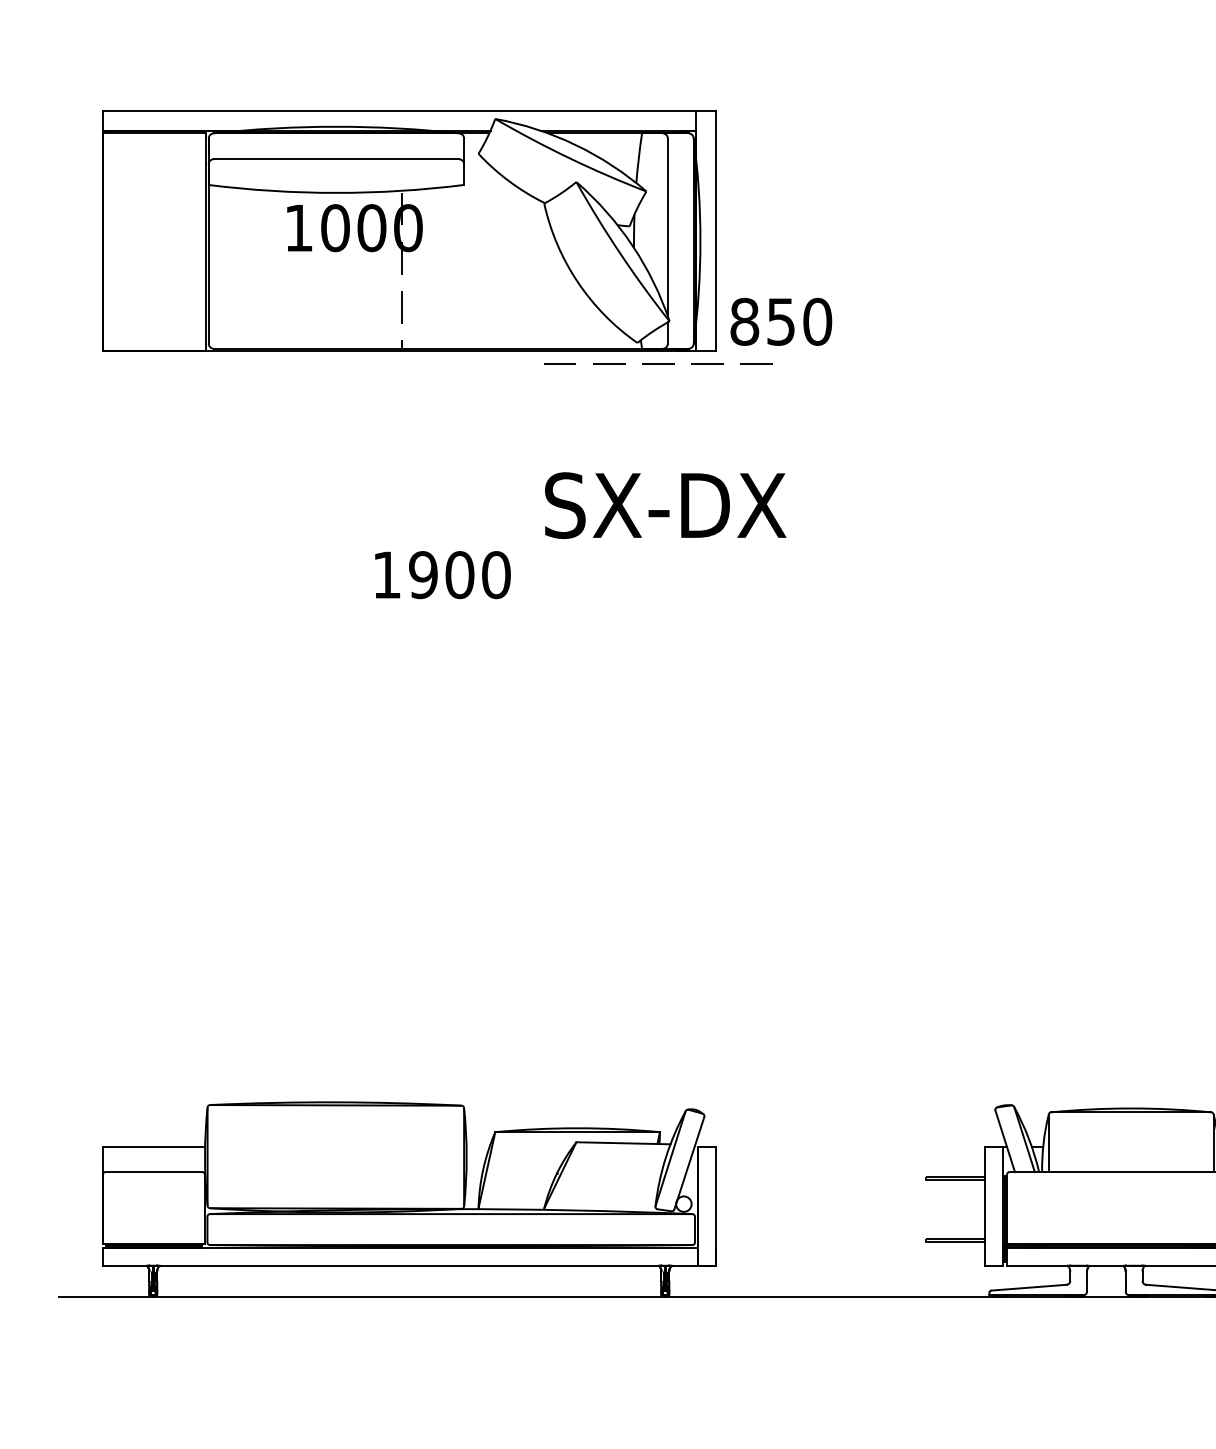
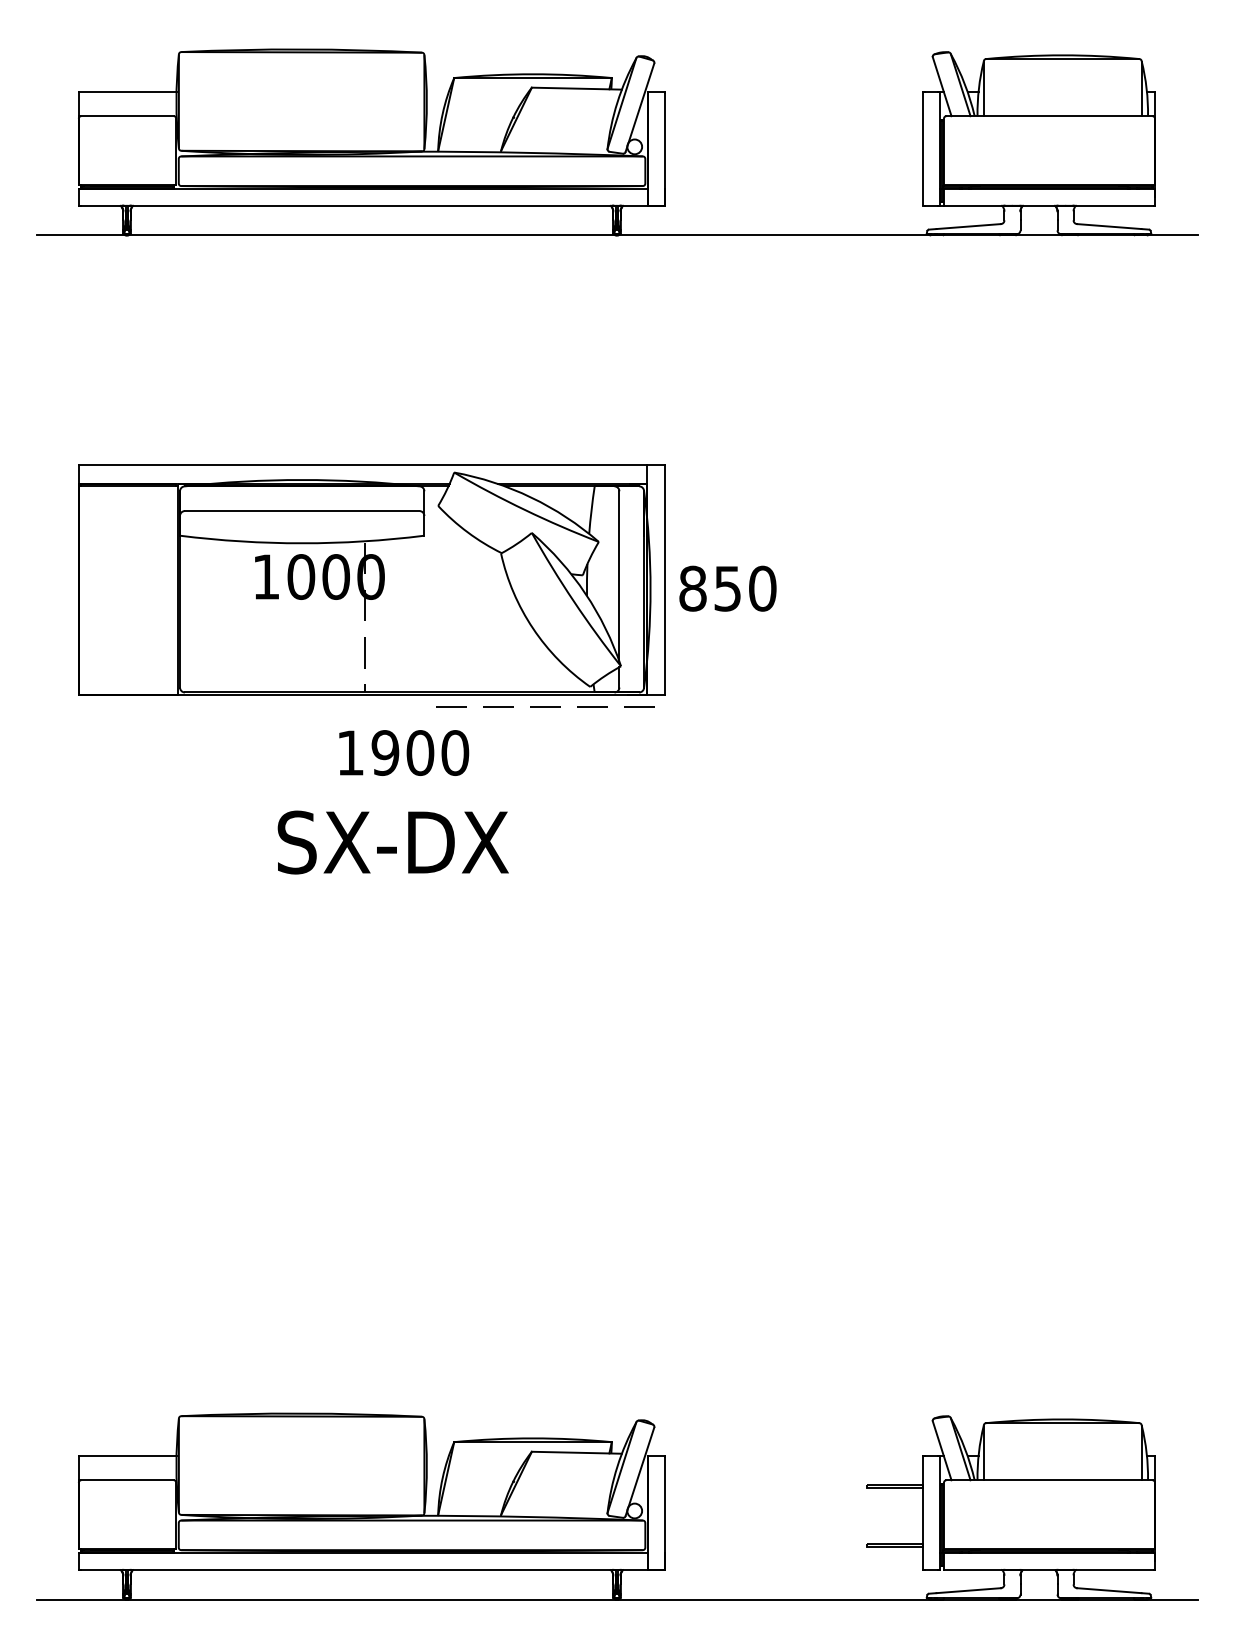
text: (780, 321) -> (727, 588), moved
line: (658, 363) -> (545, 706), moved
text: (664, 505) -> (392, 842), moved
text: (443, 574) -> (404, 752), moved

